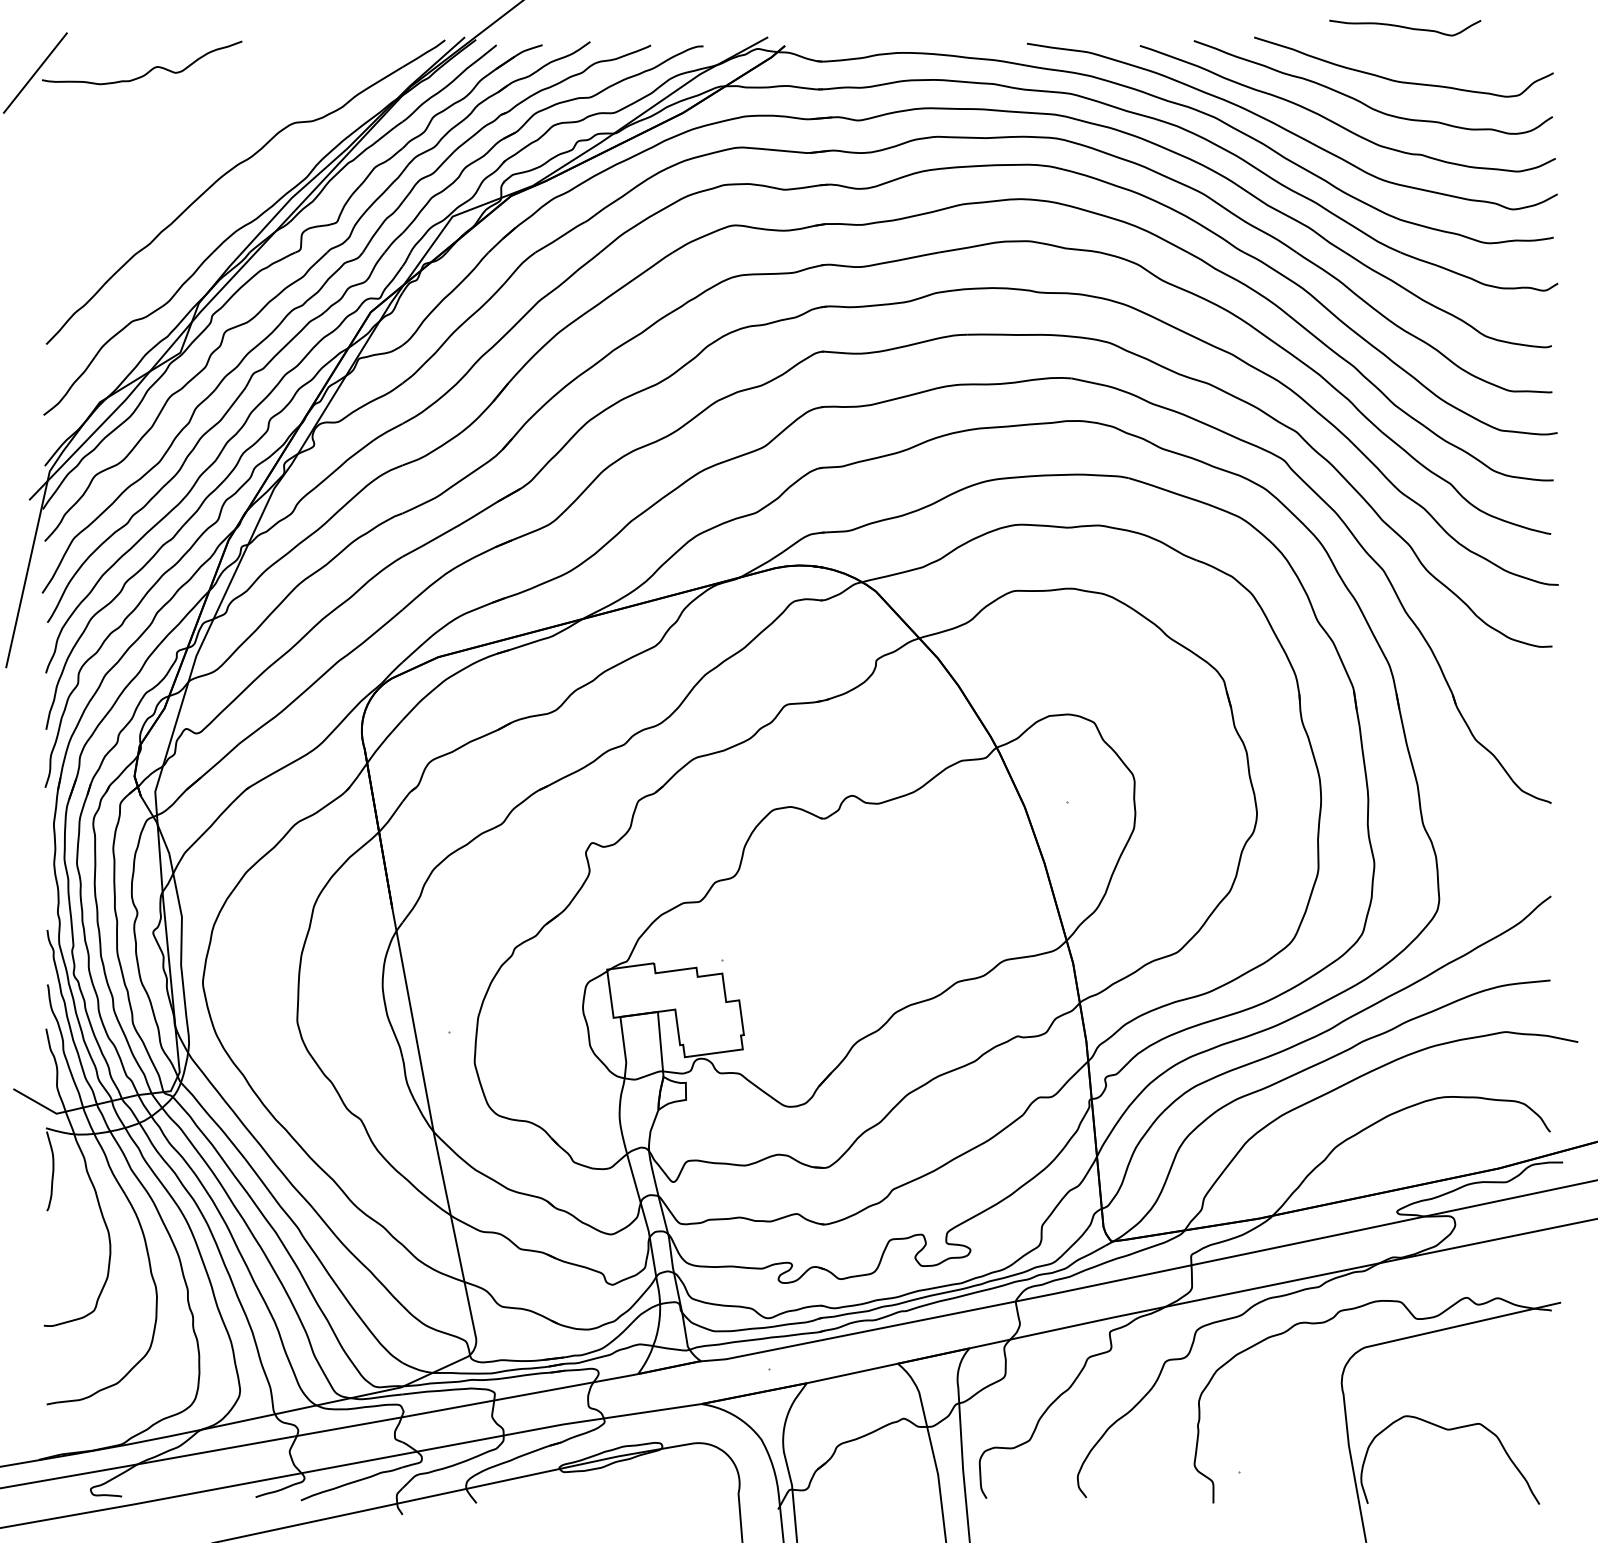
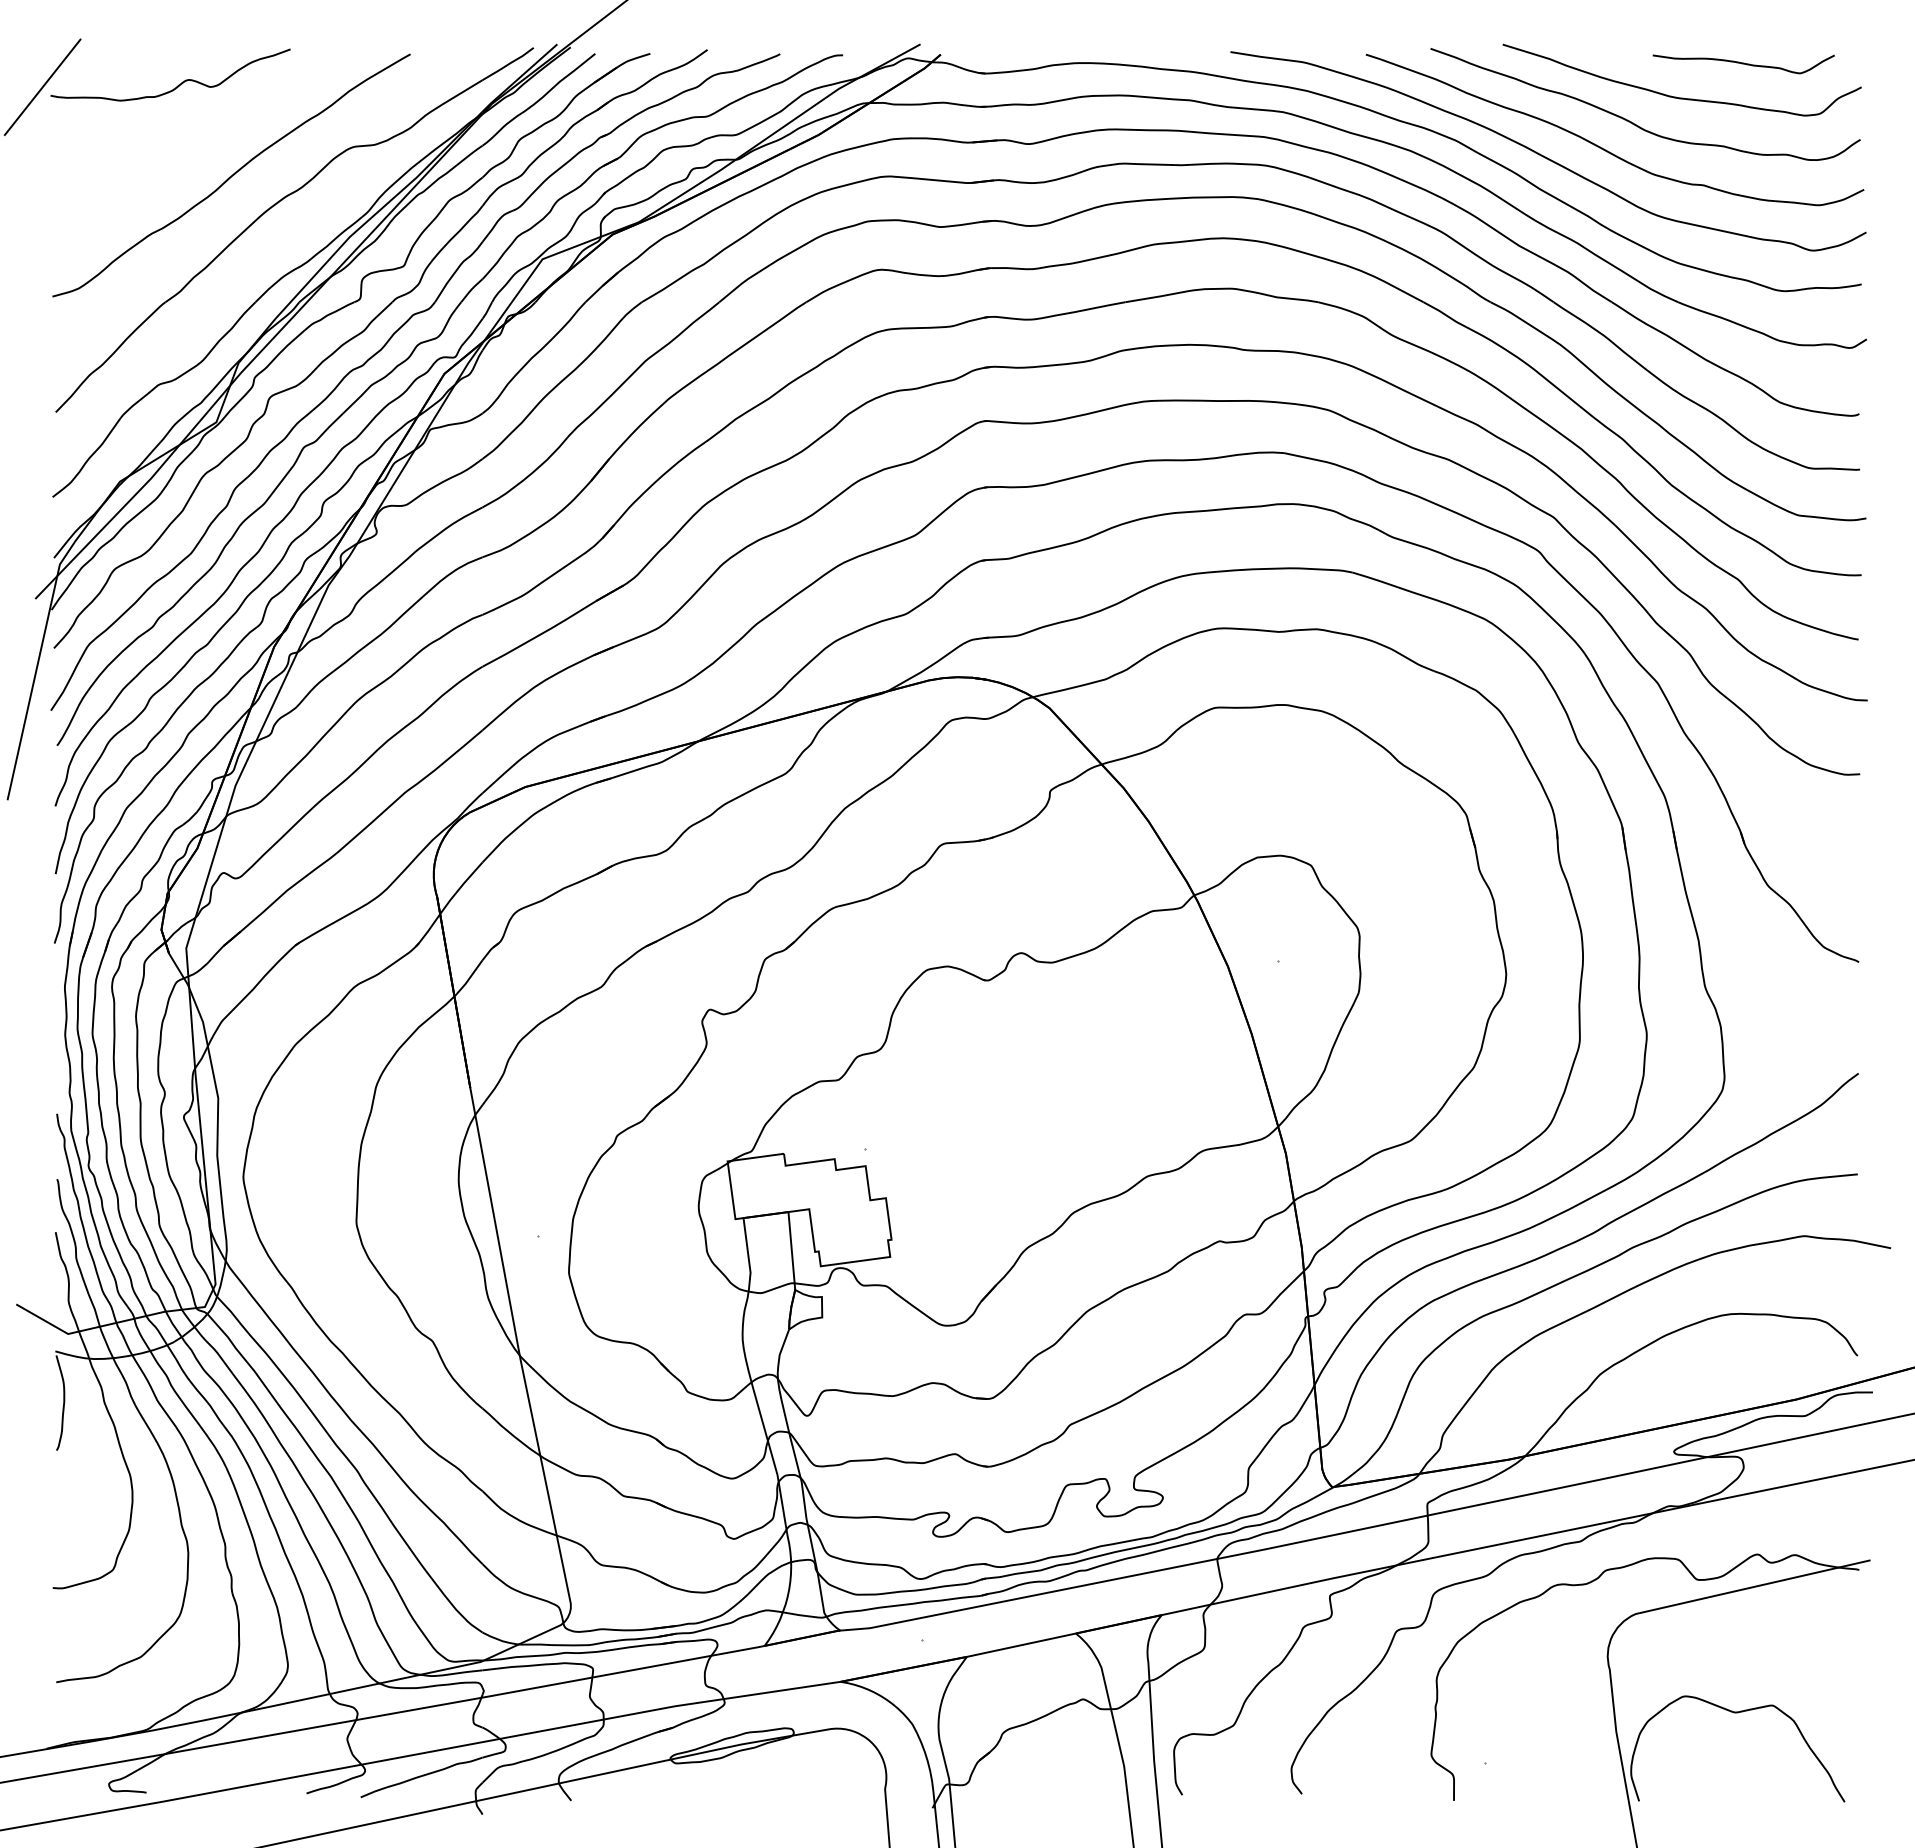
curve: (1404, 28) -> (1743, 64), moved
curve: (193, 146) -> (231, 175), added

